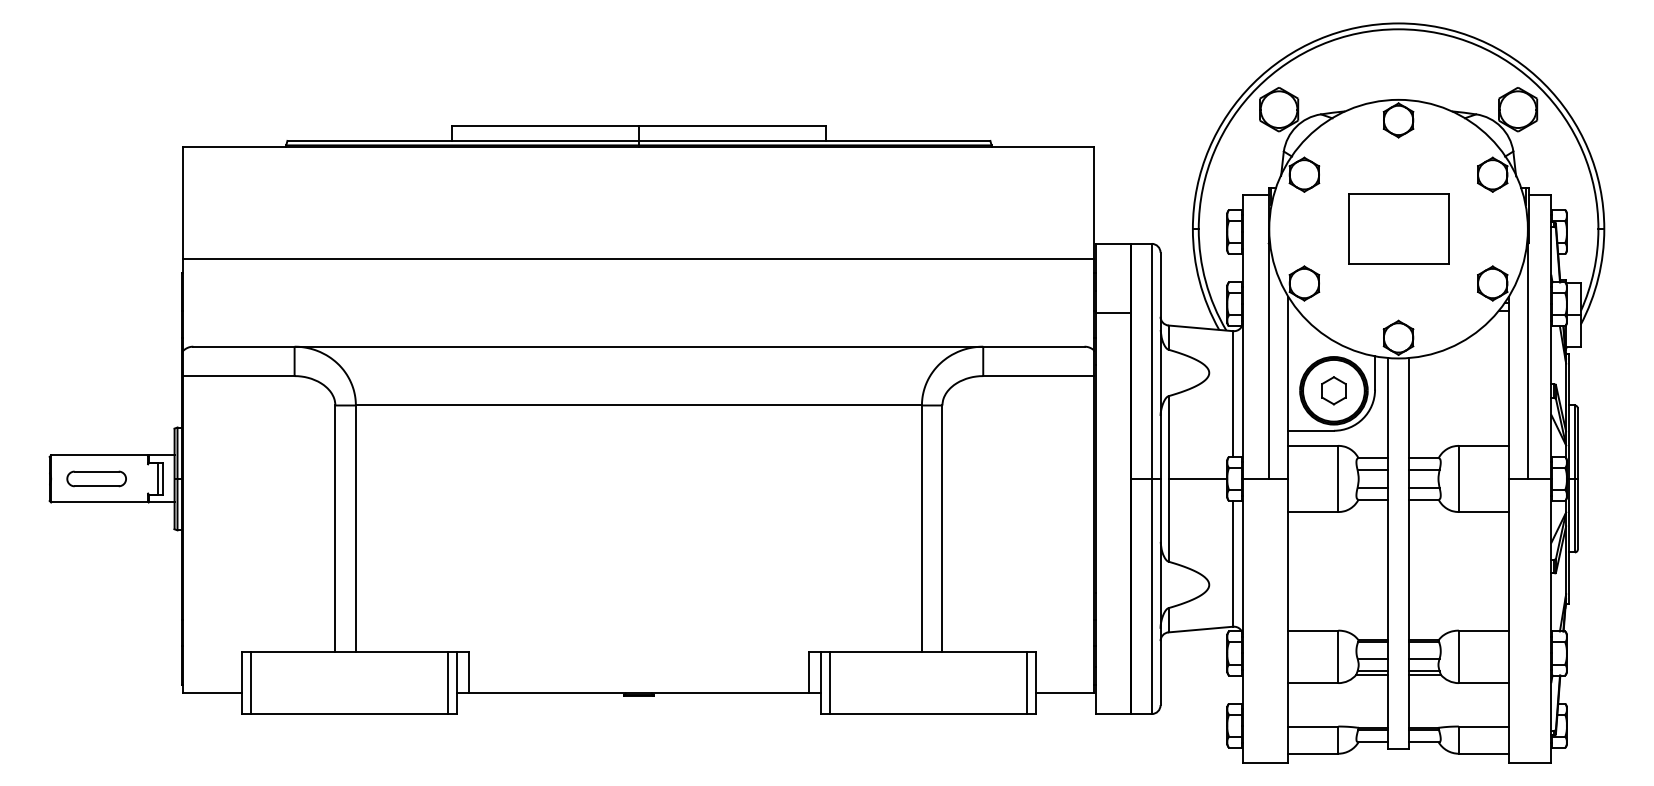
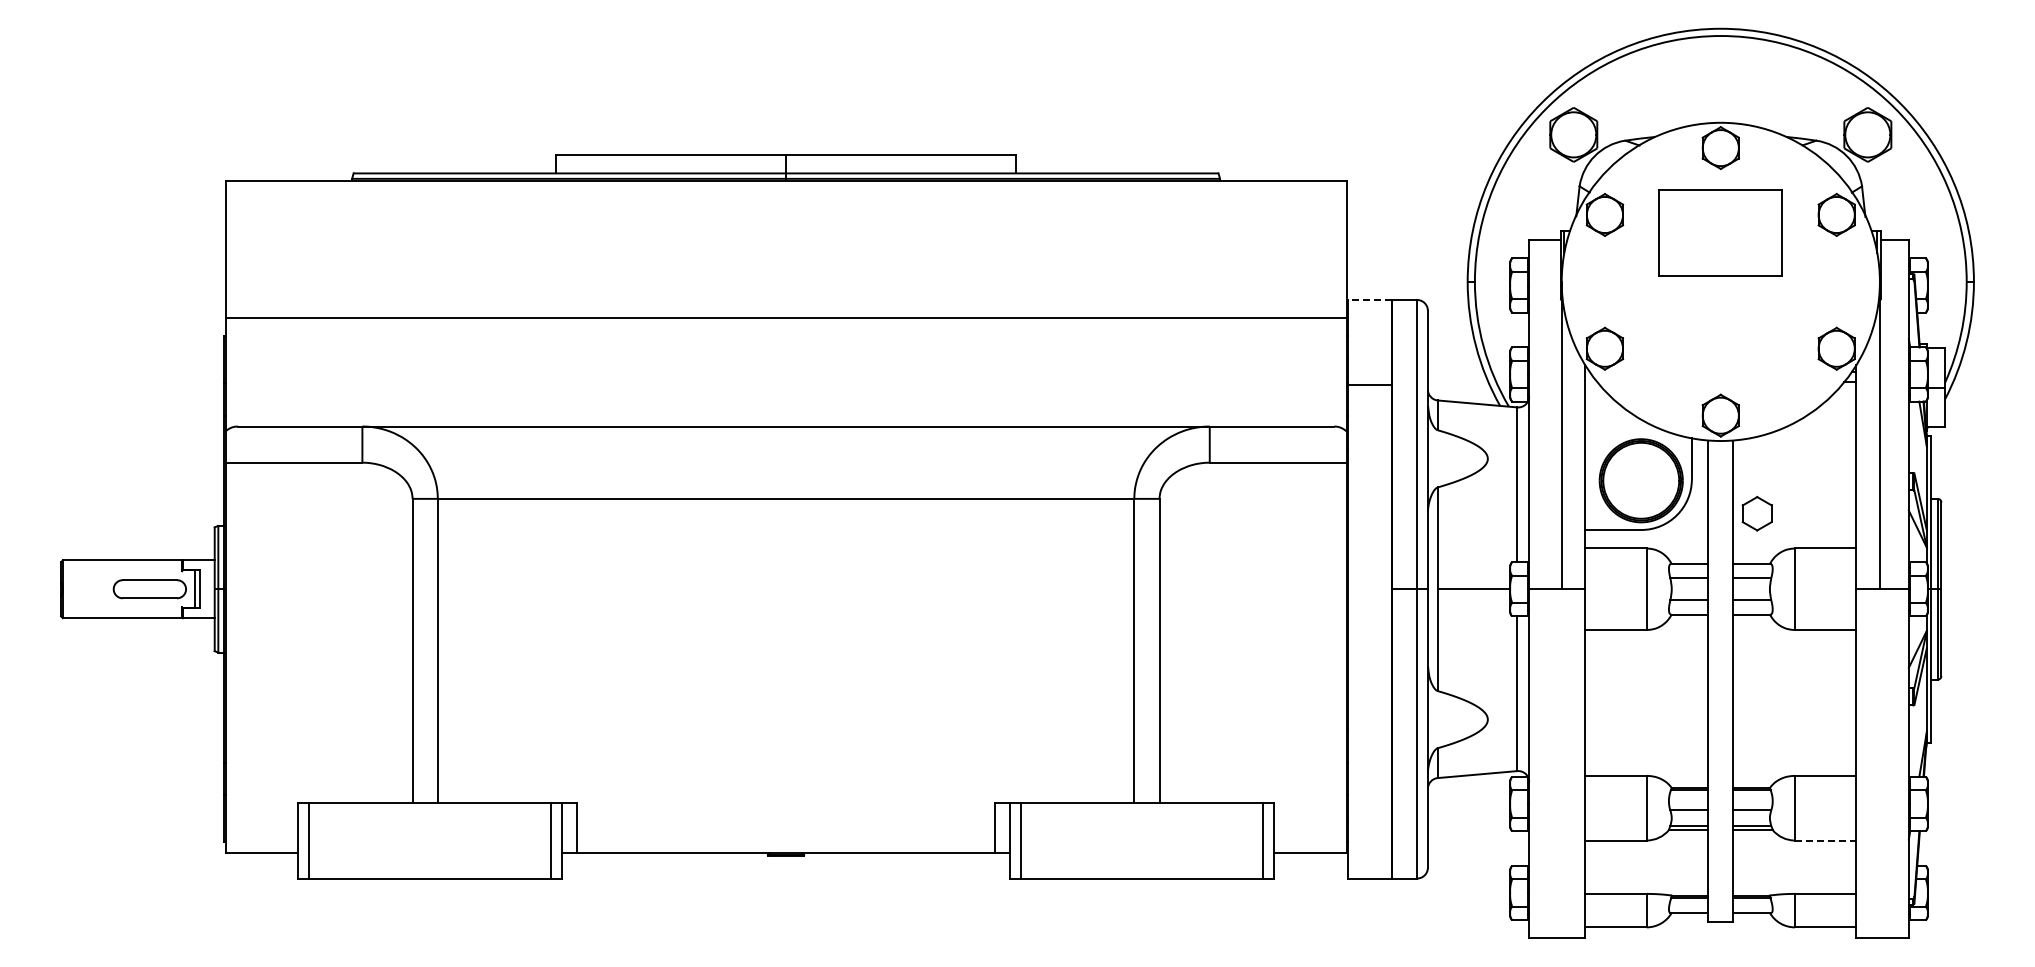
part: (1398, 228) -> (1720, 232), moved
line: (1113, 243) -> (1370, 299), solid -> dashed
part: (1333, 390) -> (1756, 513), moved
part: (96, 479) -> (149, 589), moved
line: (1483, 683) -> (1825, 840), solid -> dashed

